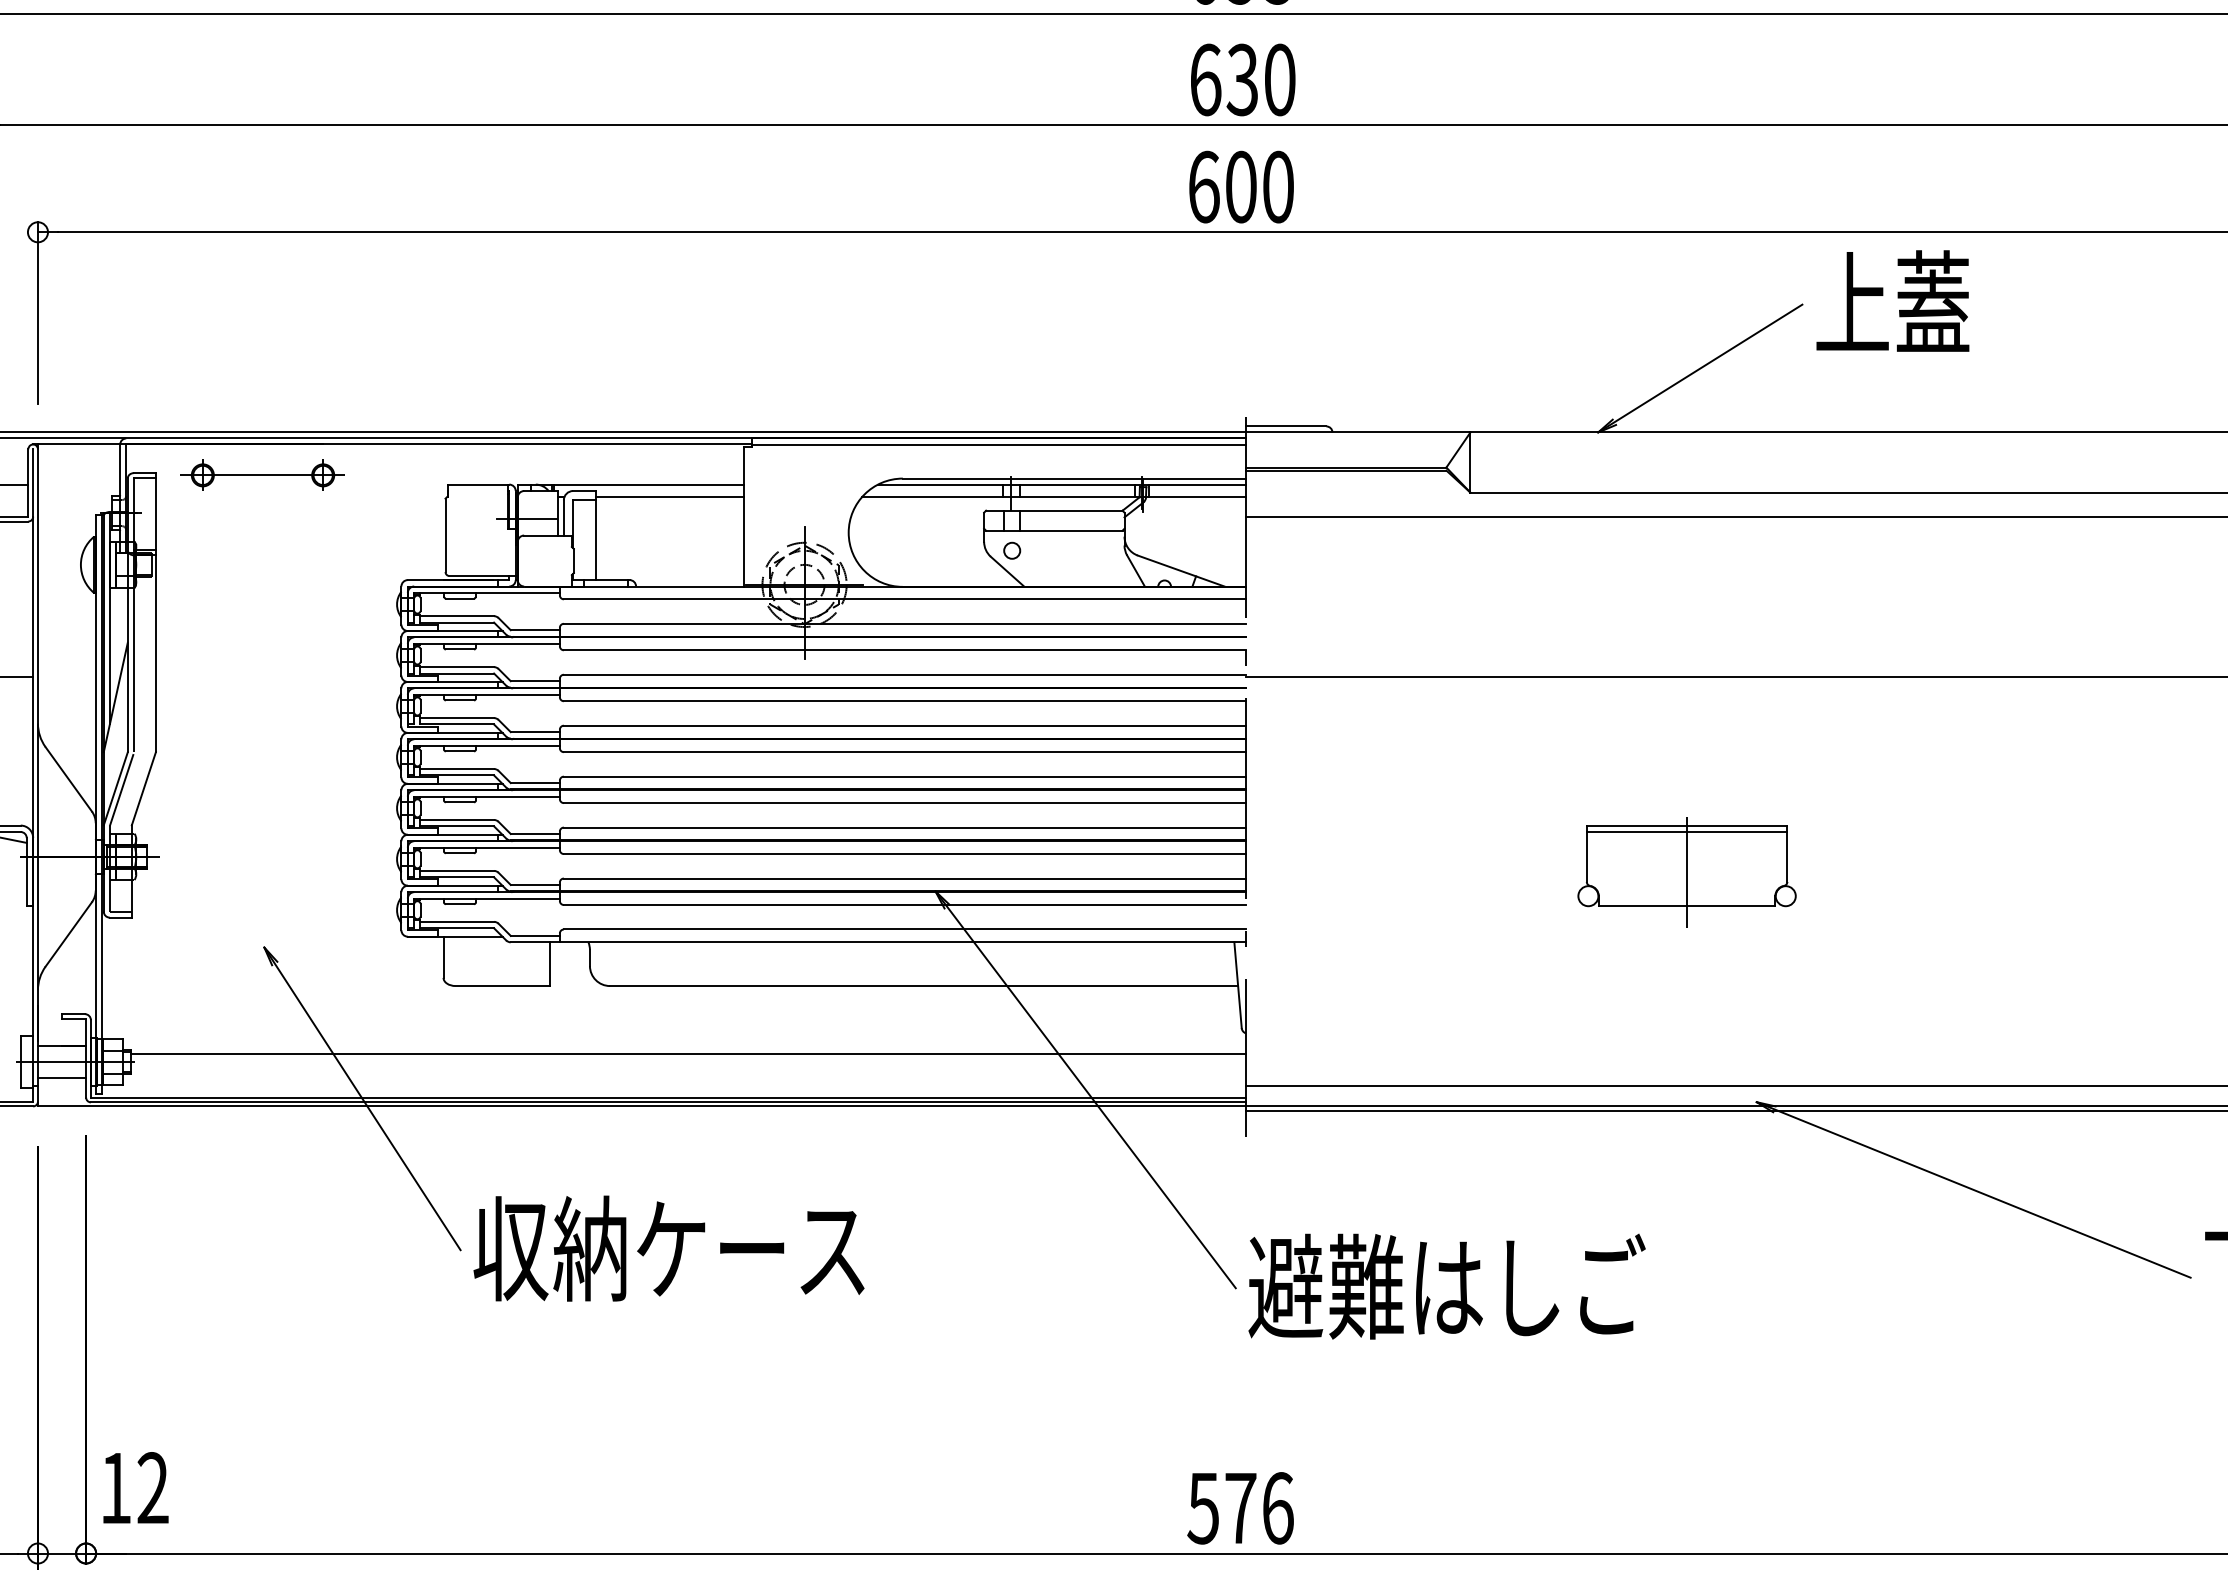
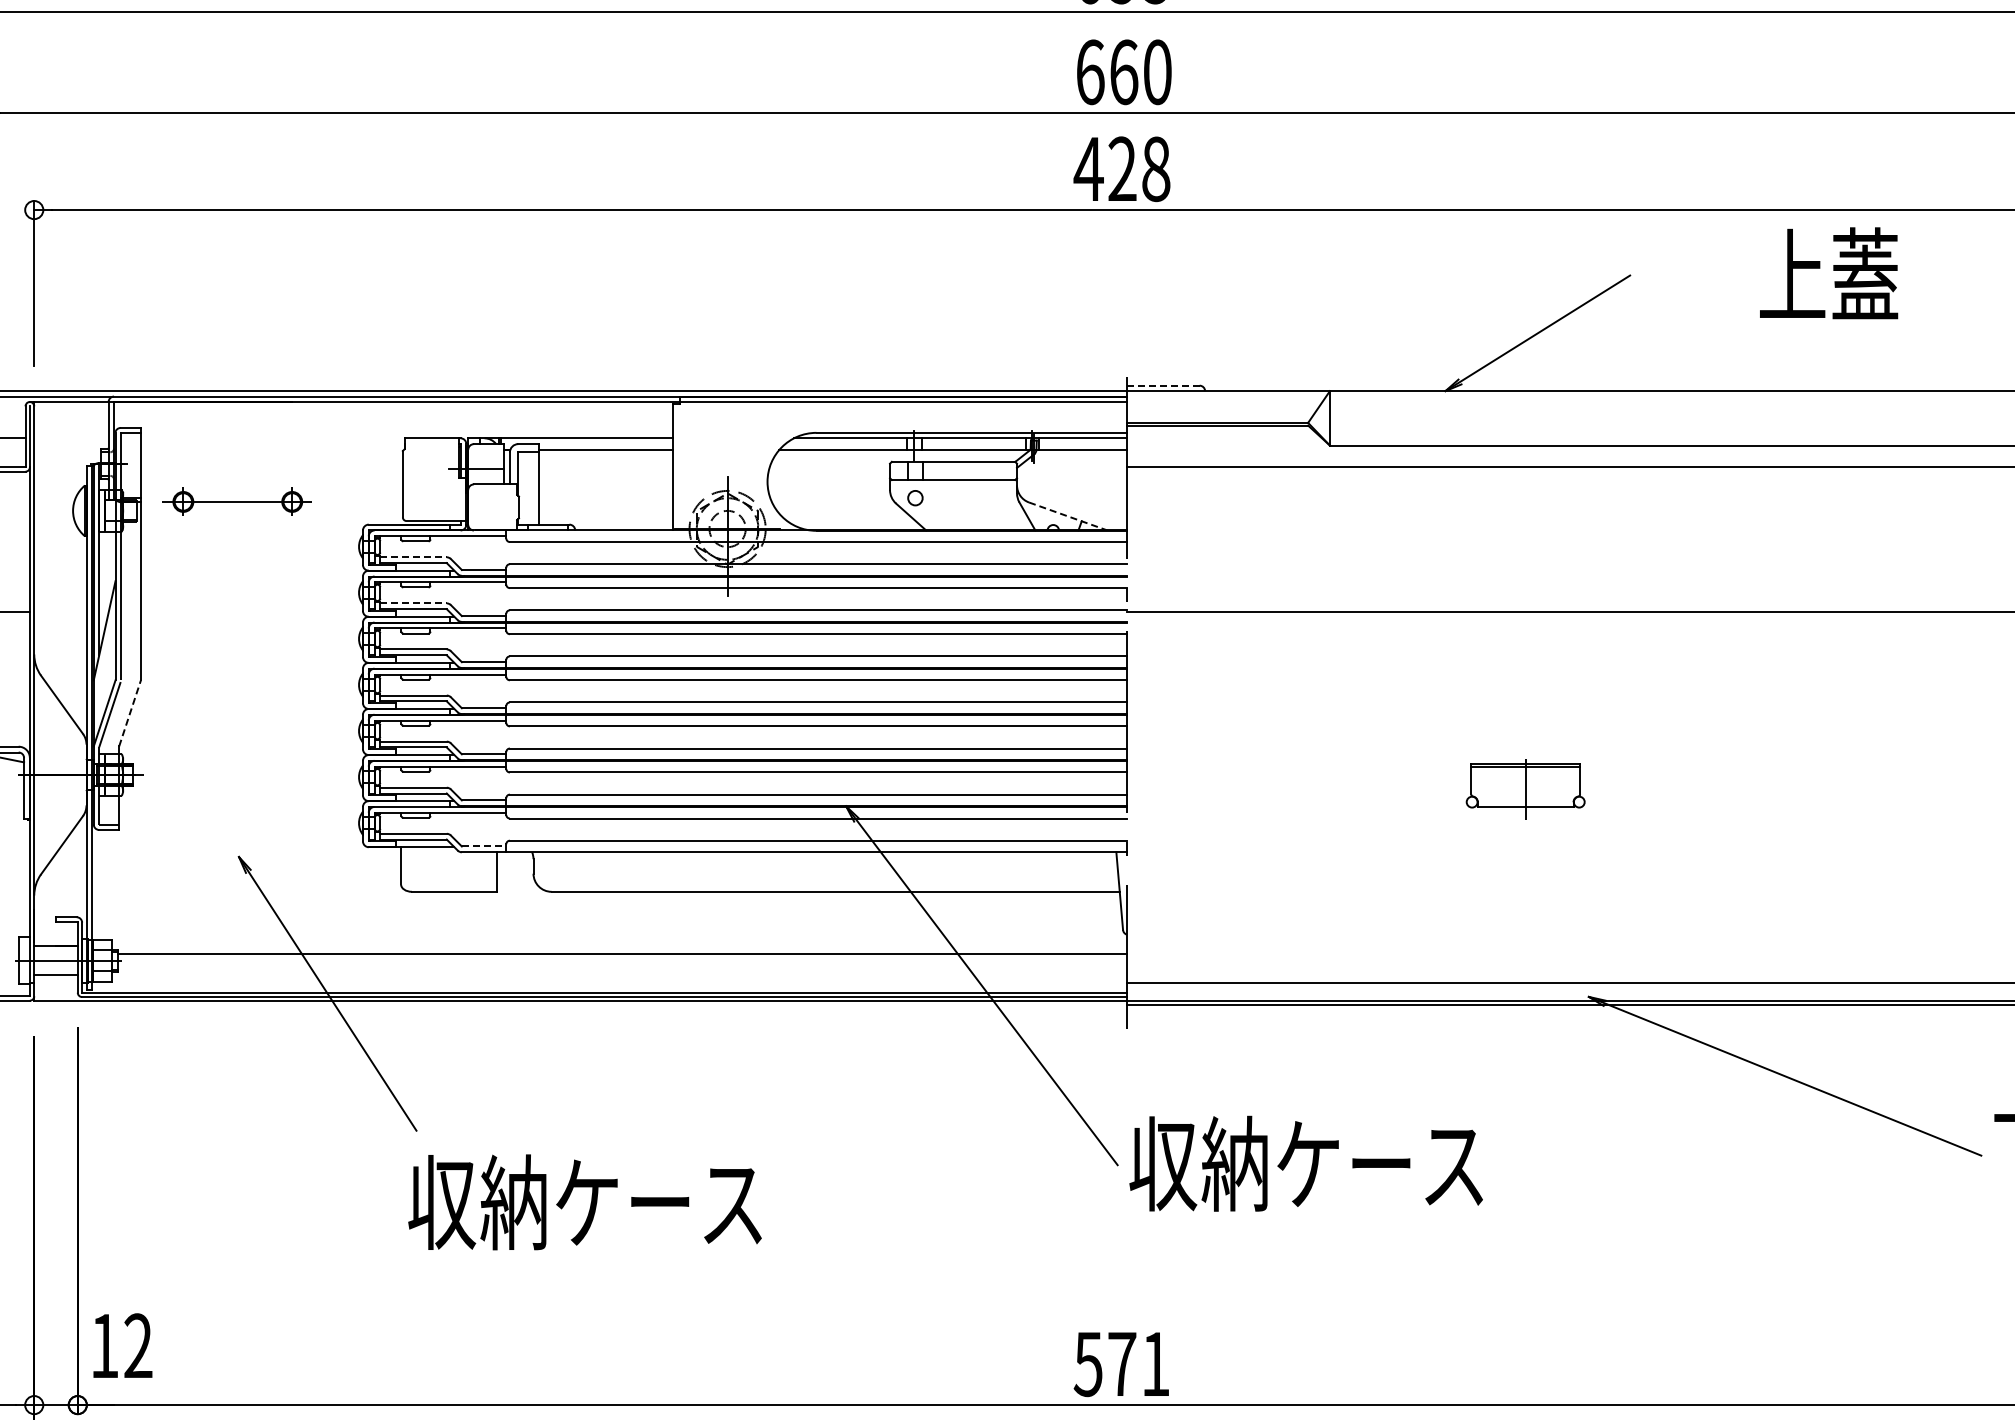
text: (1242, 80) -> (1123, 72), 630 -> 660
text: (1240, 187) -> (1121, 169), 600 -> 428
text: (1893, 301) -> (1829, 273), moved
line: (1285, 426) -> (1162, 385), solid -> dashed
part: (261, 474) -> (236, 501), moved
line: (1181, 571) -> (1068, 516), solid -> dashed
line: (457, 616) -> (413, 557), solid -> dashed
line: (457, 667) -> (413, 603), solid -> dashed
line: (144, 788) -> (130, 713), solid -> dashed
part: (1686, 872) -> (1525, 789), size x0.6
line: (535, 935) -> (484, 846), solid -> dashed
text: (668, 1248) -> (584, 1202), moved
text: (1446, 1286) -> (1308, 1163), 避難はしご -> 収納ケース
text: (1278, 1508) -> (1156, 1364), 576 -> 571

